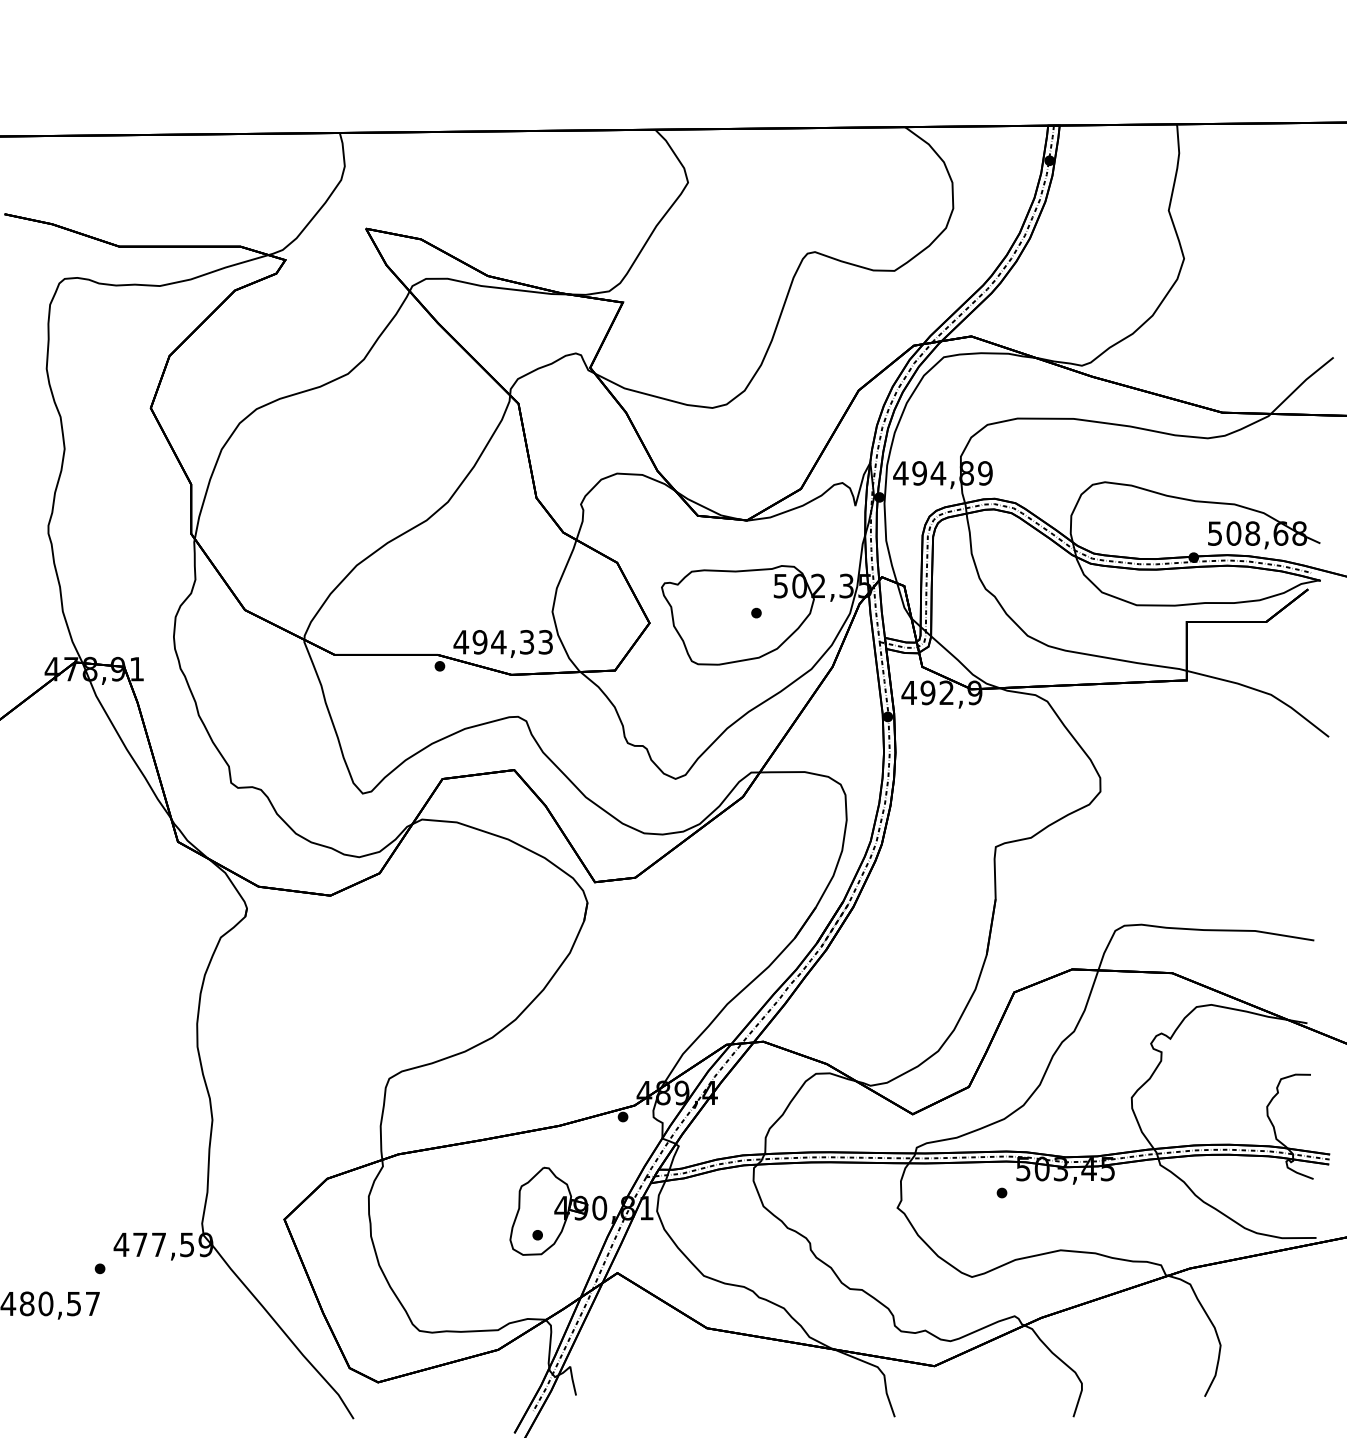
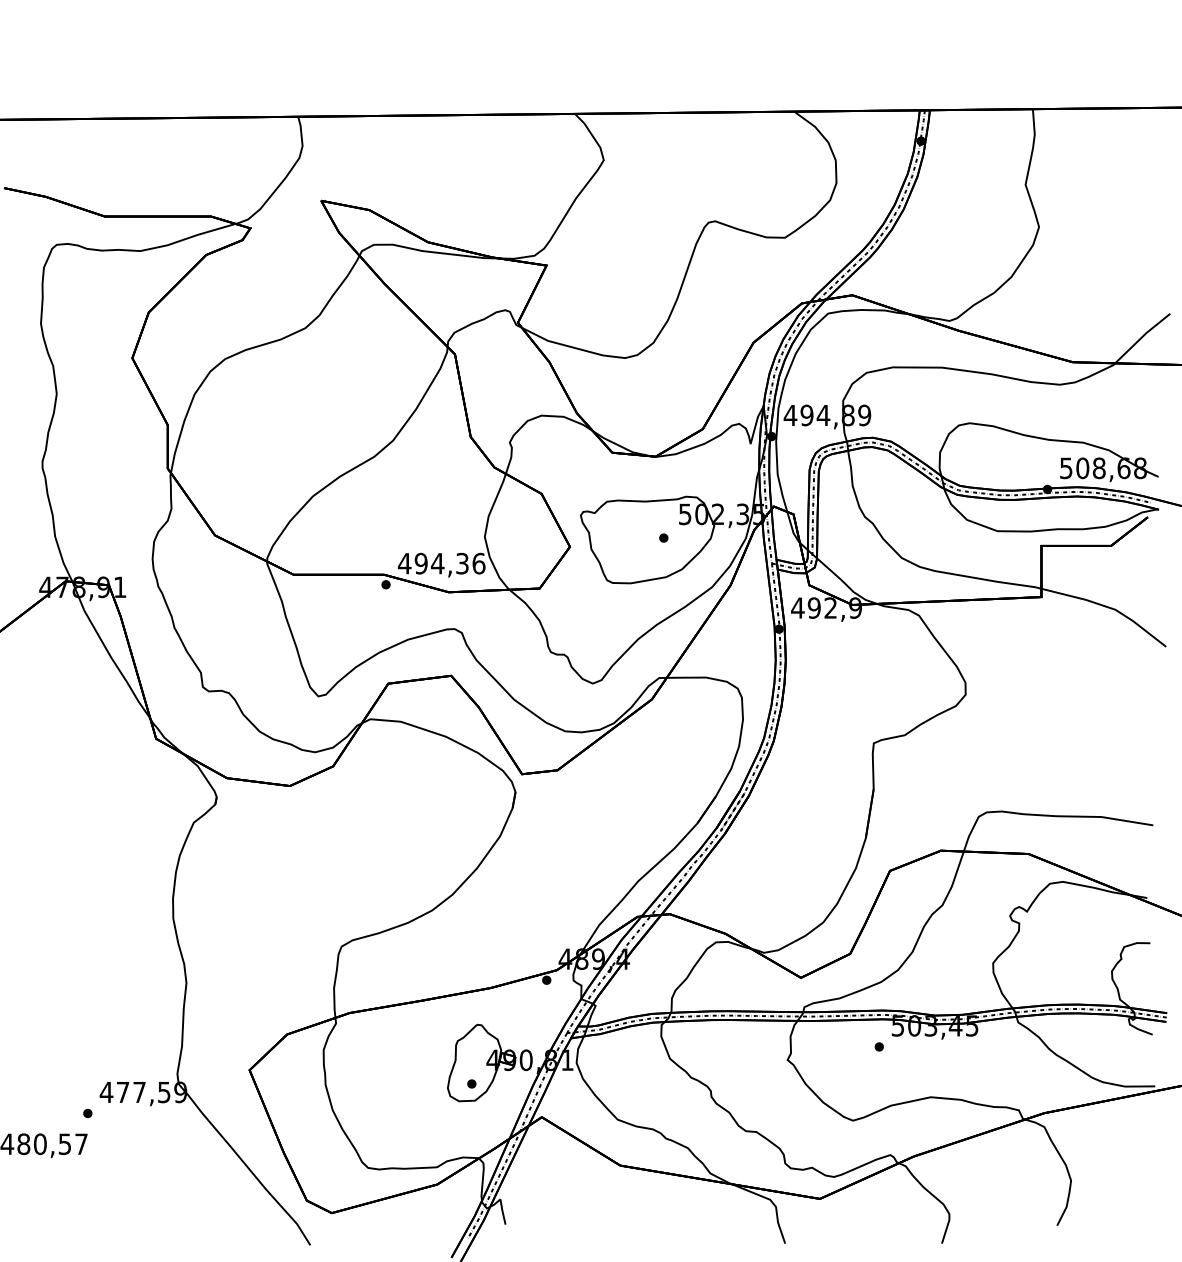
text: (545, 642) -> (478, 563), 494,33 -> 494,36

